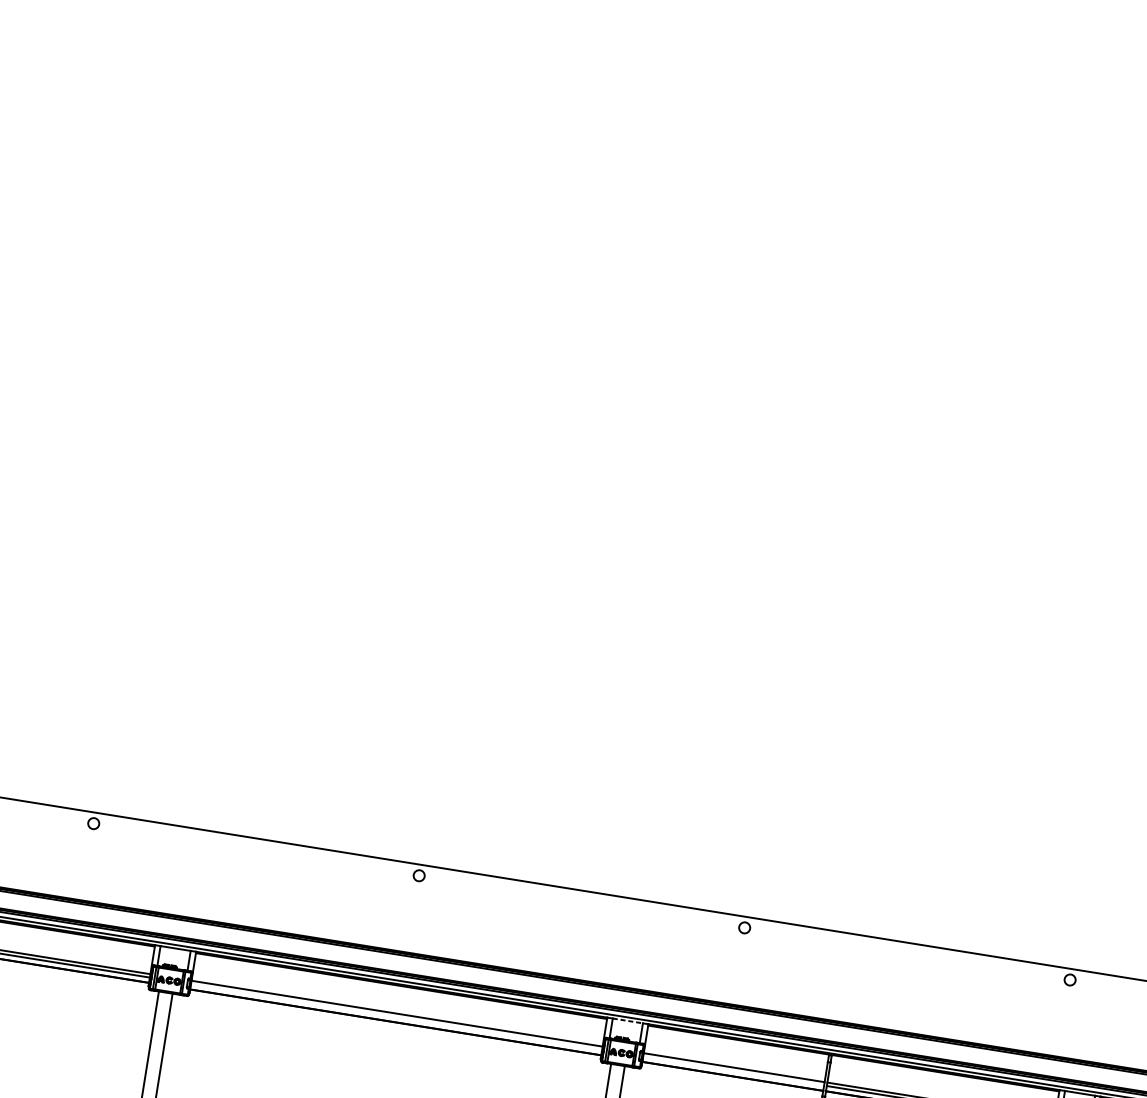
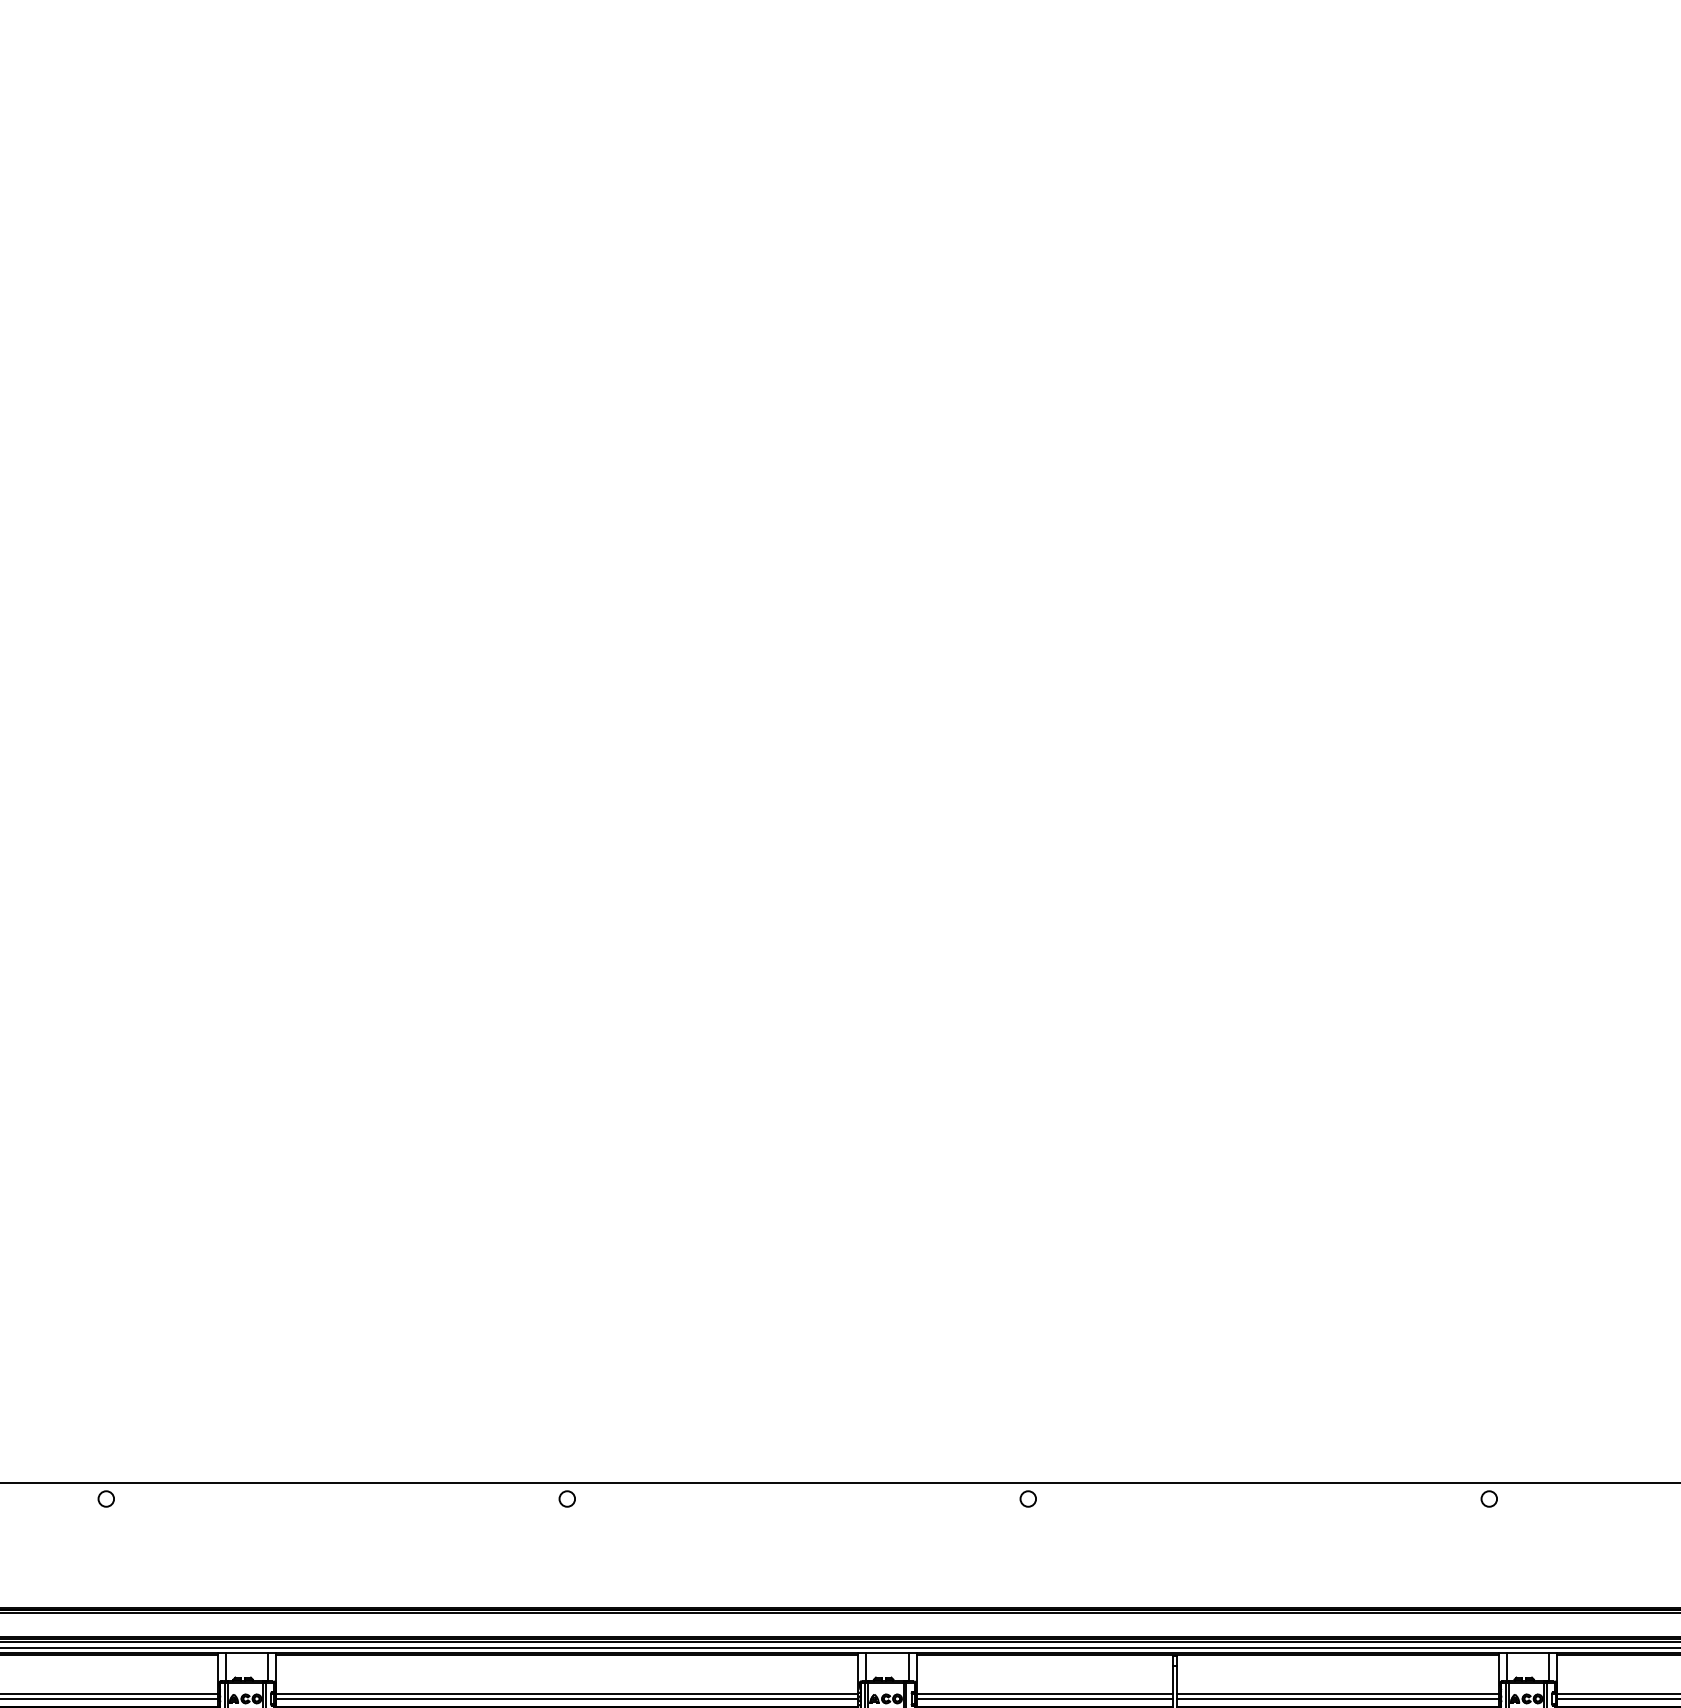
line: (396, 1017) -> (567, 1699), added
line: (628, 1021) -> (888, 1653), dashed -> solid
line: (733, 1071) -> (1044, 1699), added

